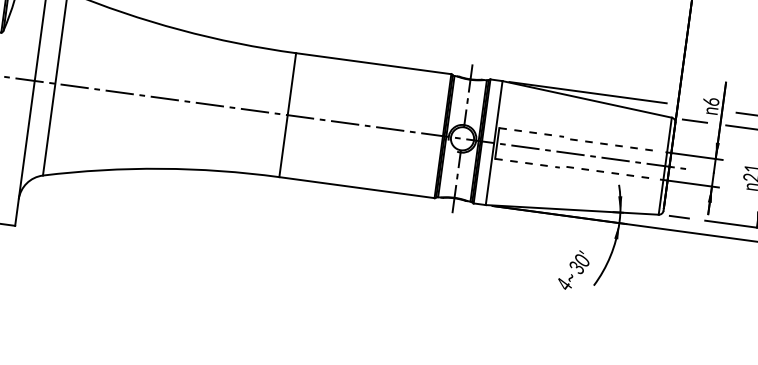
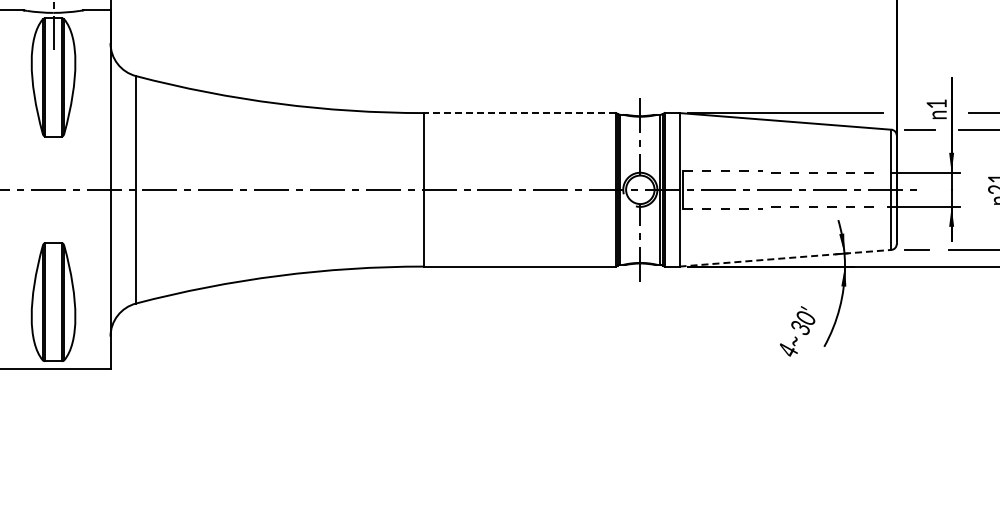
line: (373, 63) -> (519, 113), solid -> dashed
text: (711, 101) -> (936, 103), 6 -> 1
line: (573, 210) -> (786, 258), solid -> dashed

